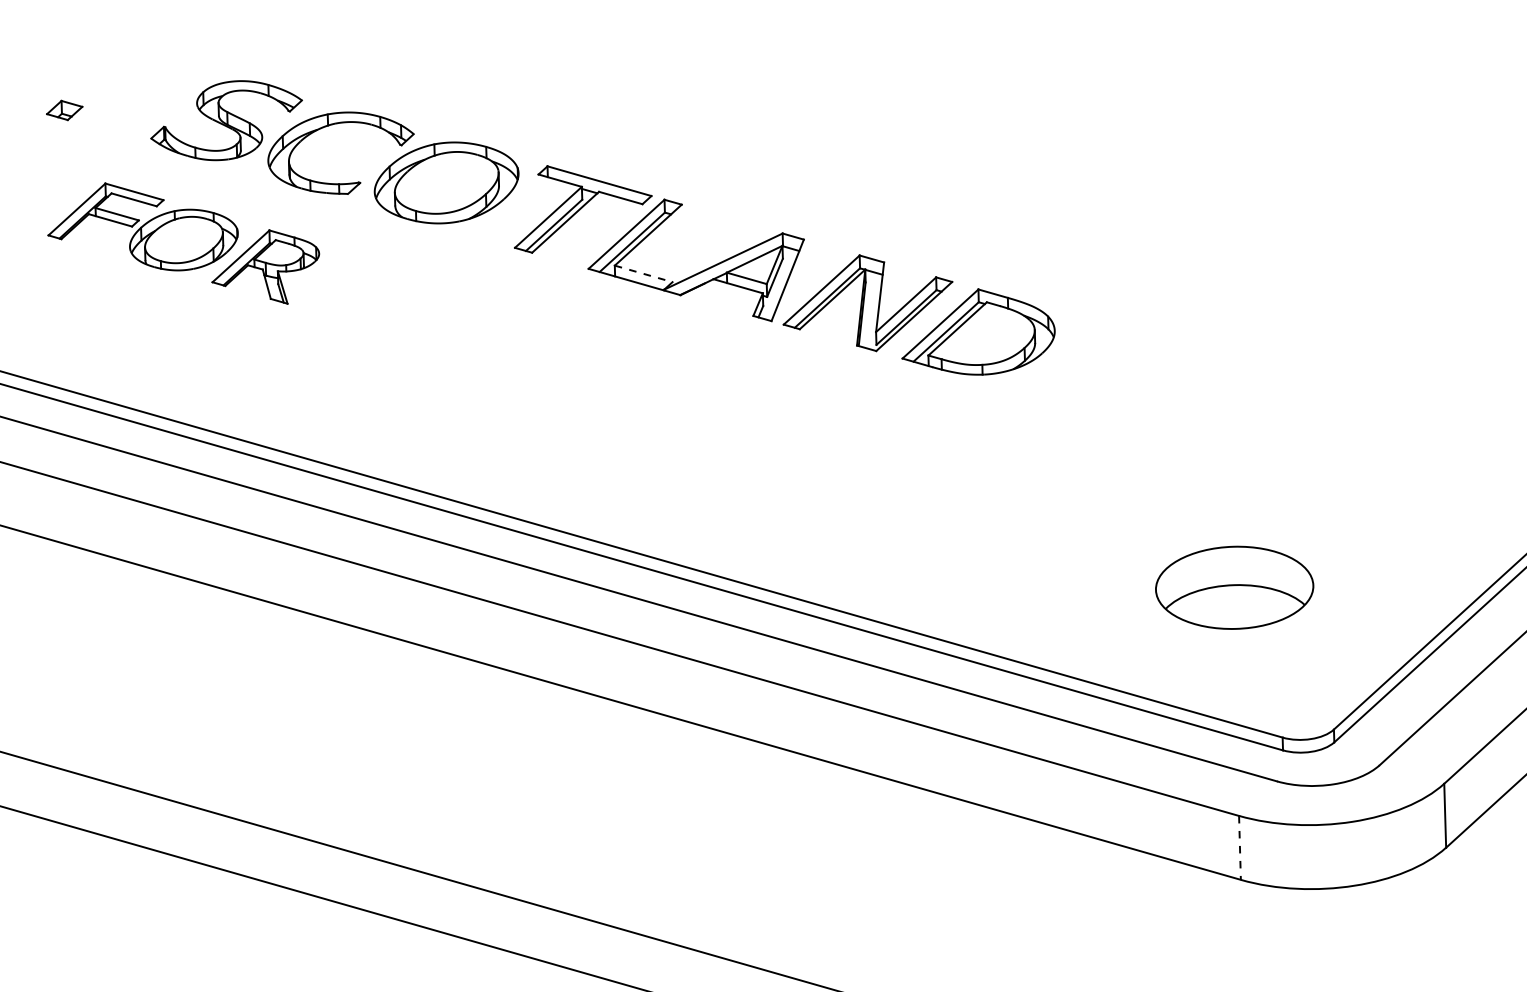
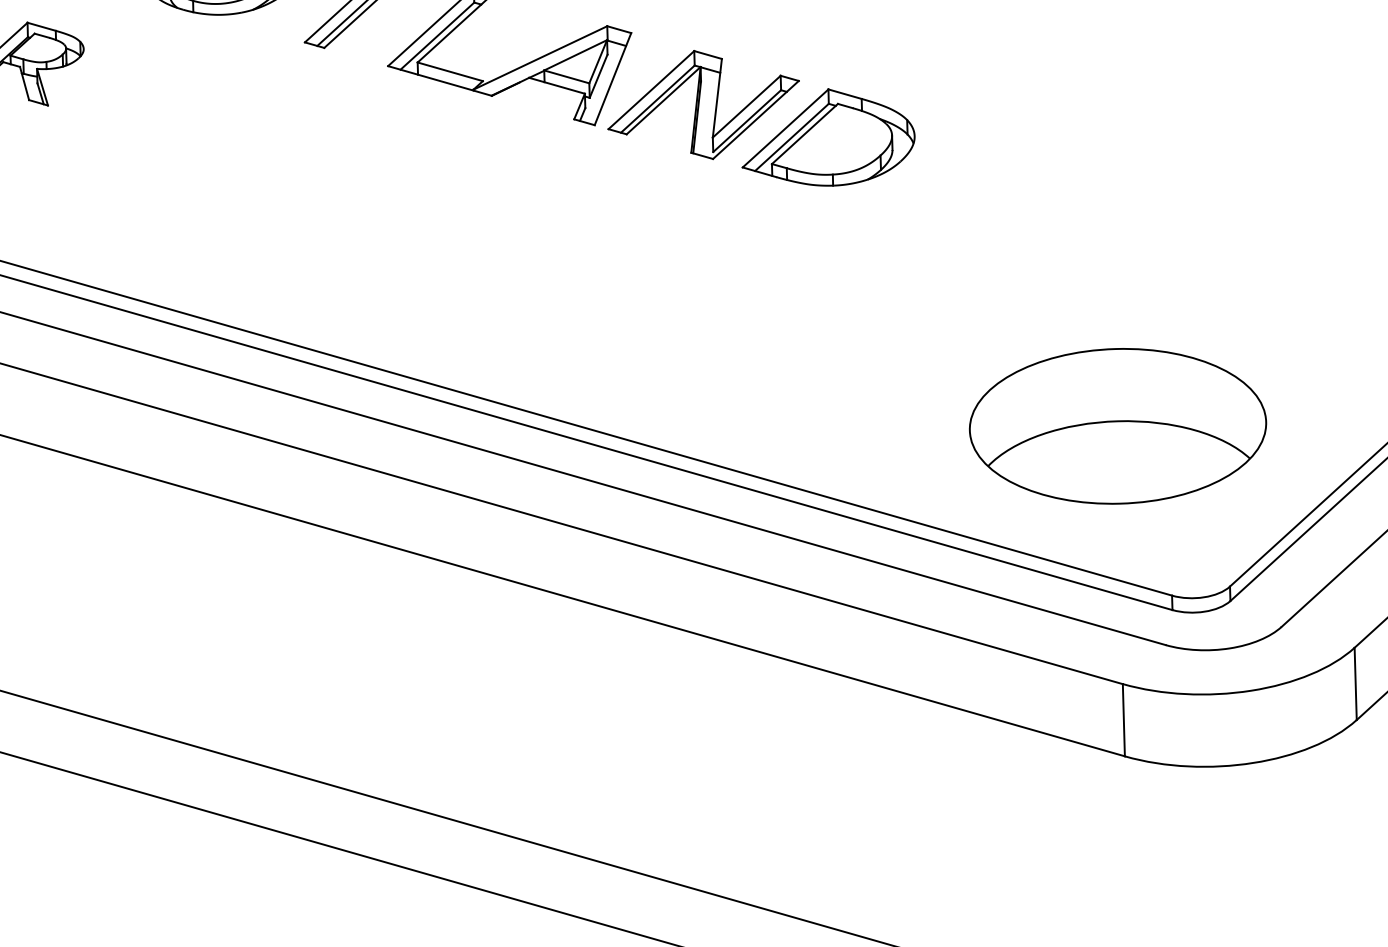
line: (644, 274) -> (451, 72), dashed -> solid
part: (1234, 587) -> (1117, 426), size x1.67
line: (1239, 847) -> (1123, 719), dashed -> solid

